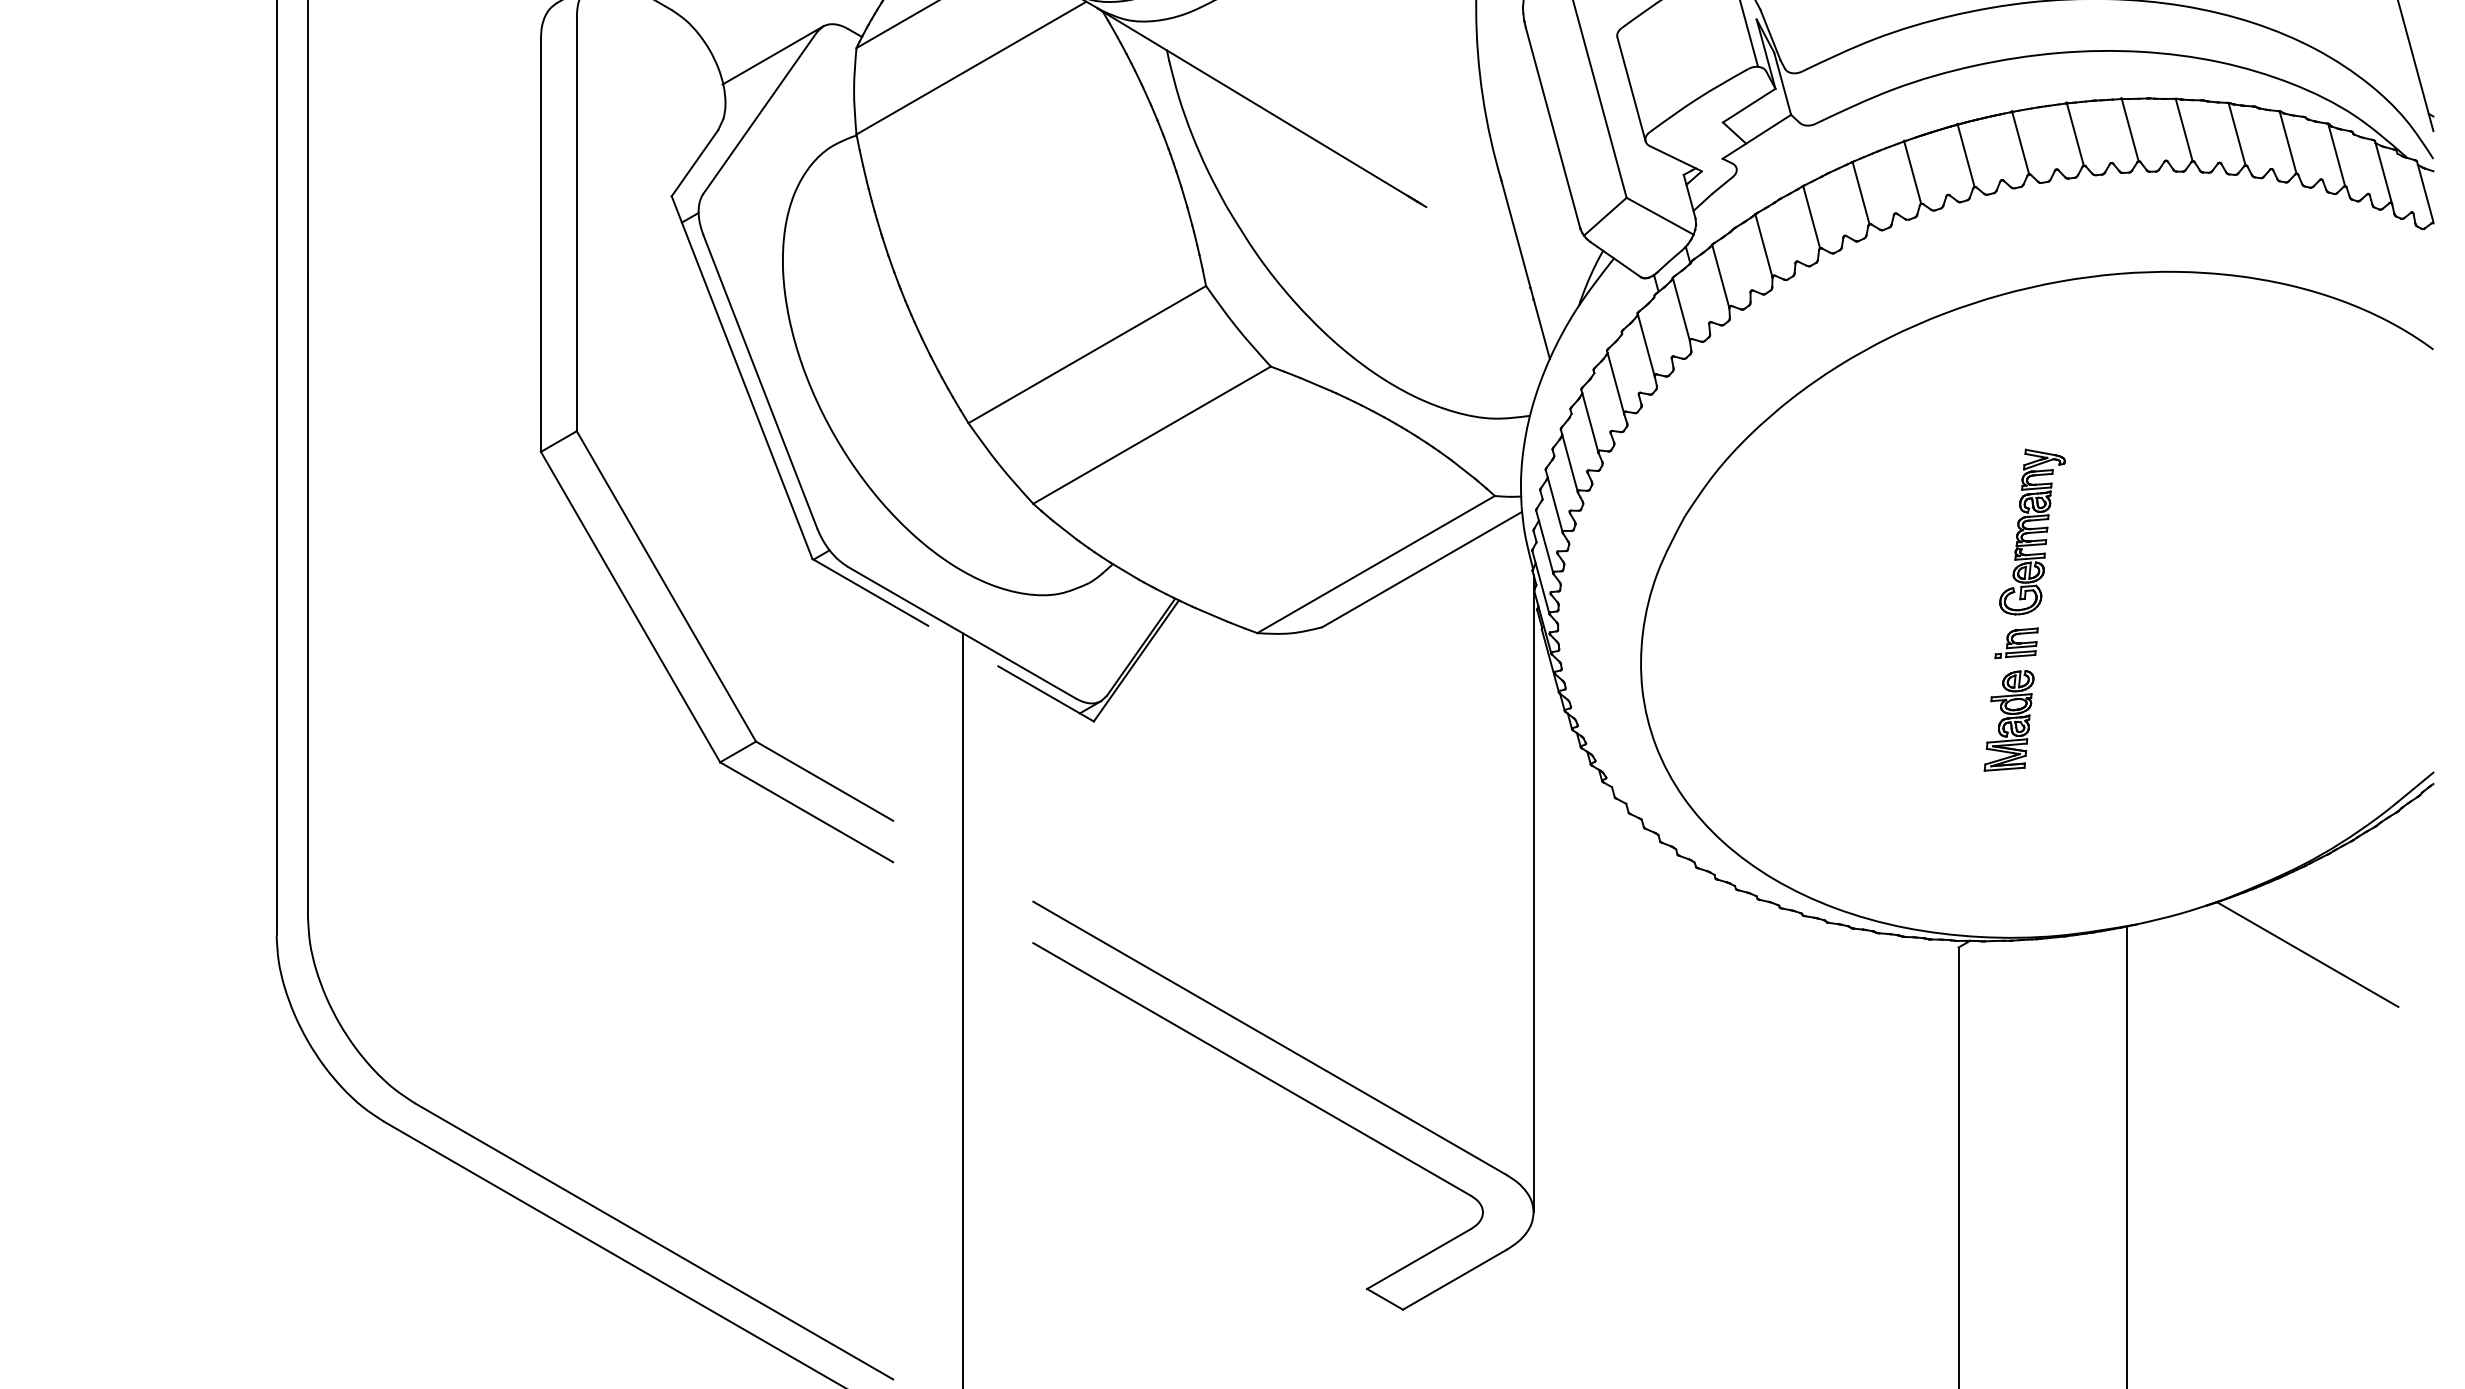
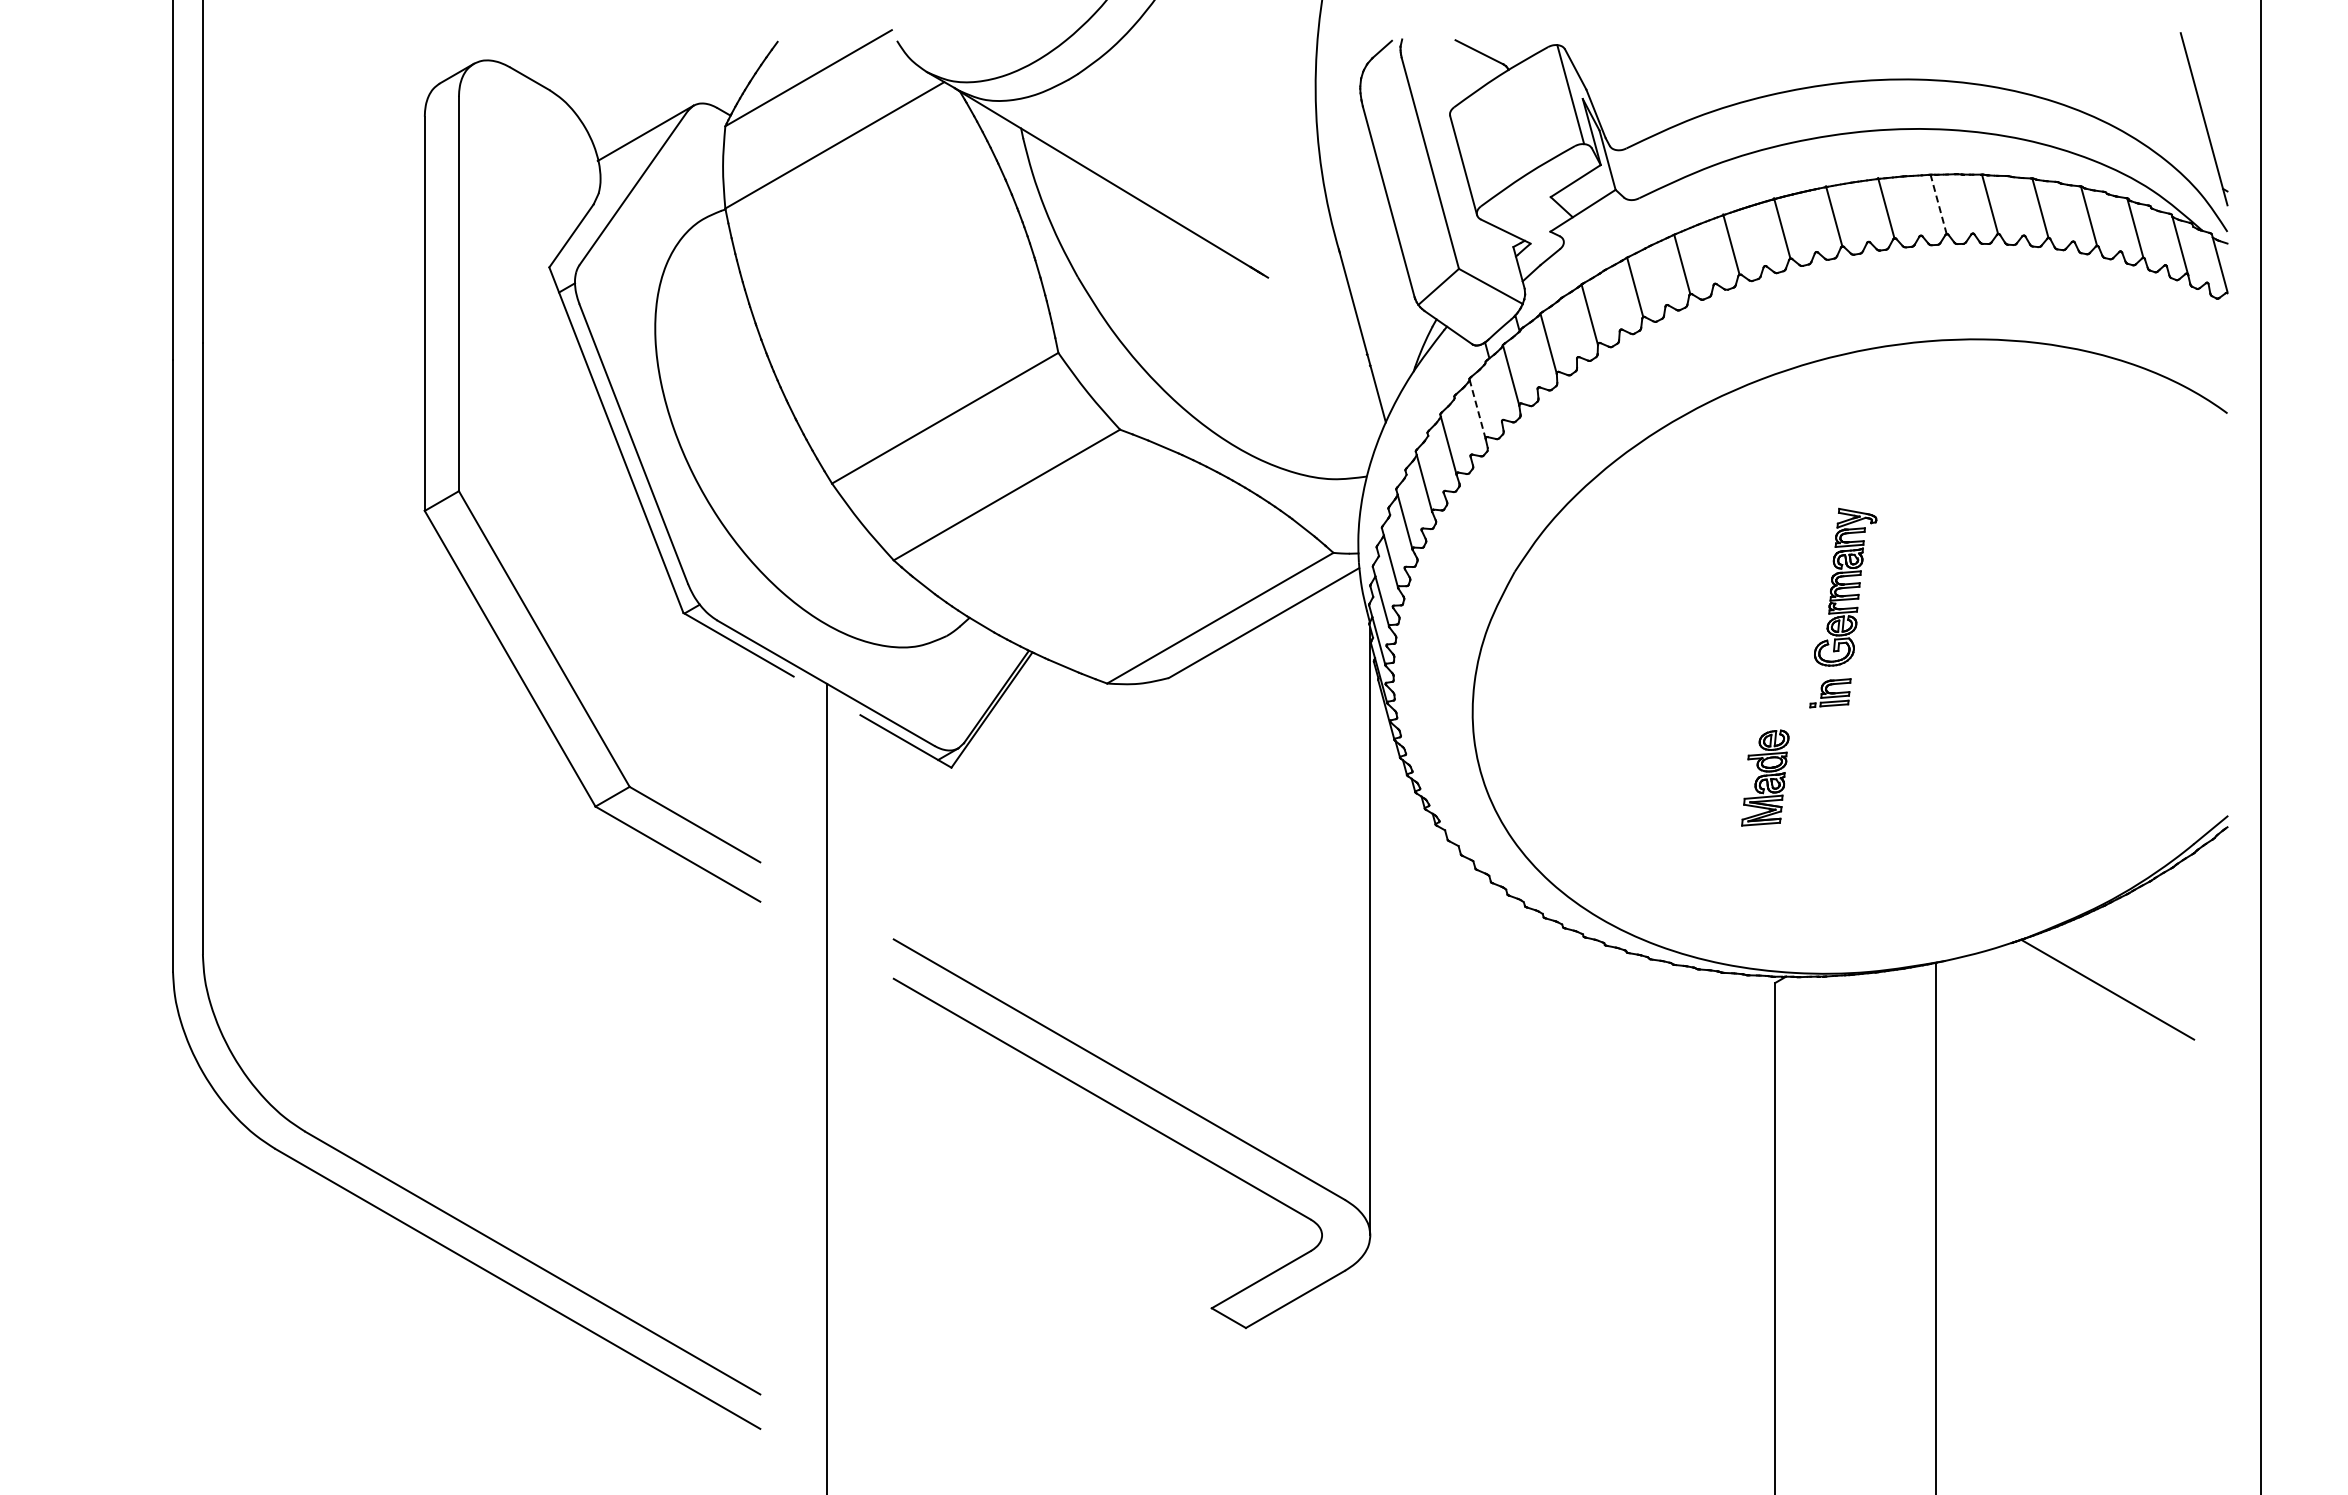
line: (2130, 129) -> (1938, 203), solid -> dashed
line: (1646, 344) -> (1477, 408), solid -> dashed
part: (2009, 720) -> (1765, 777), moved

